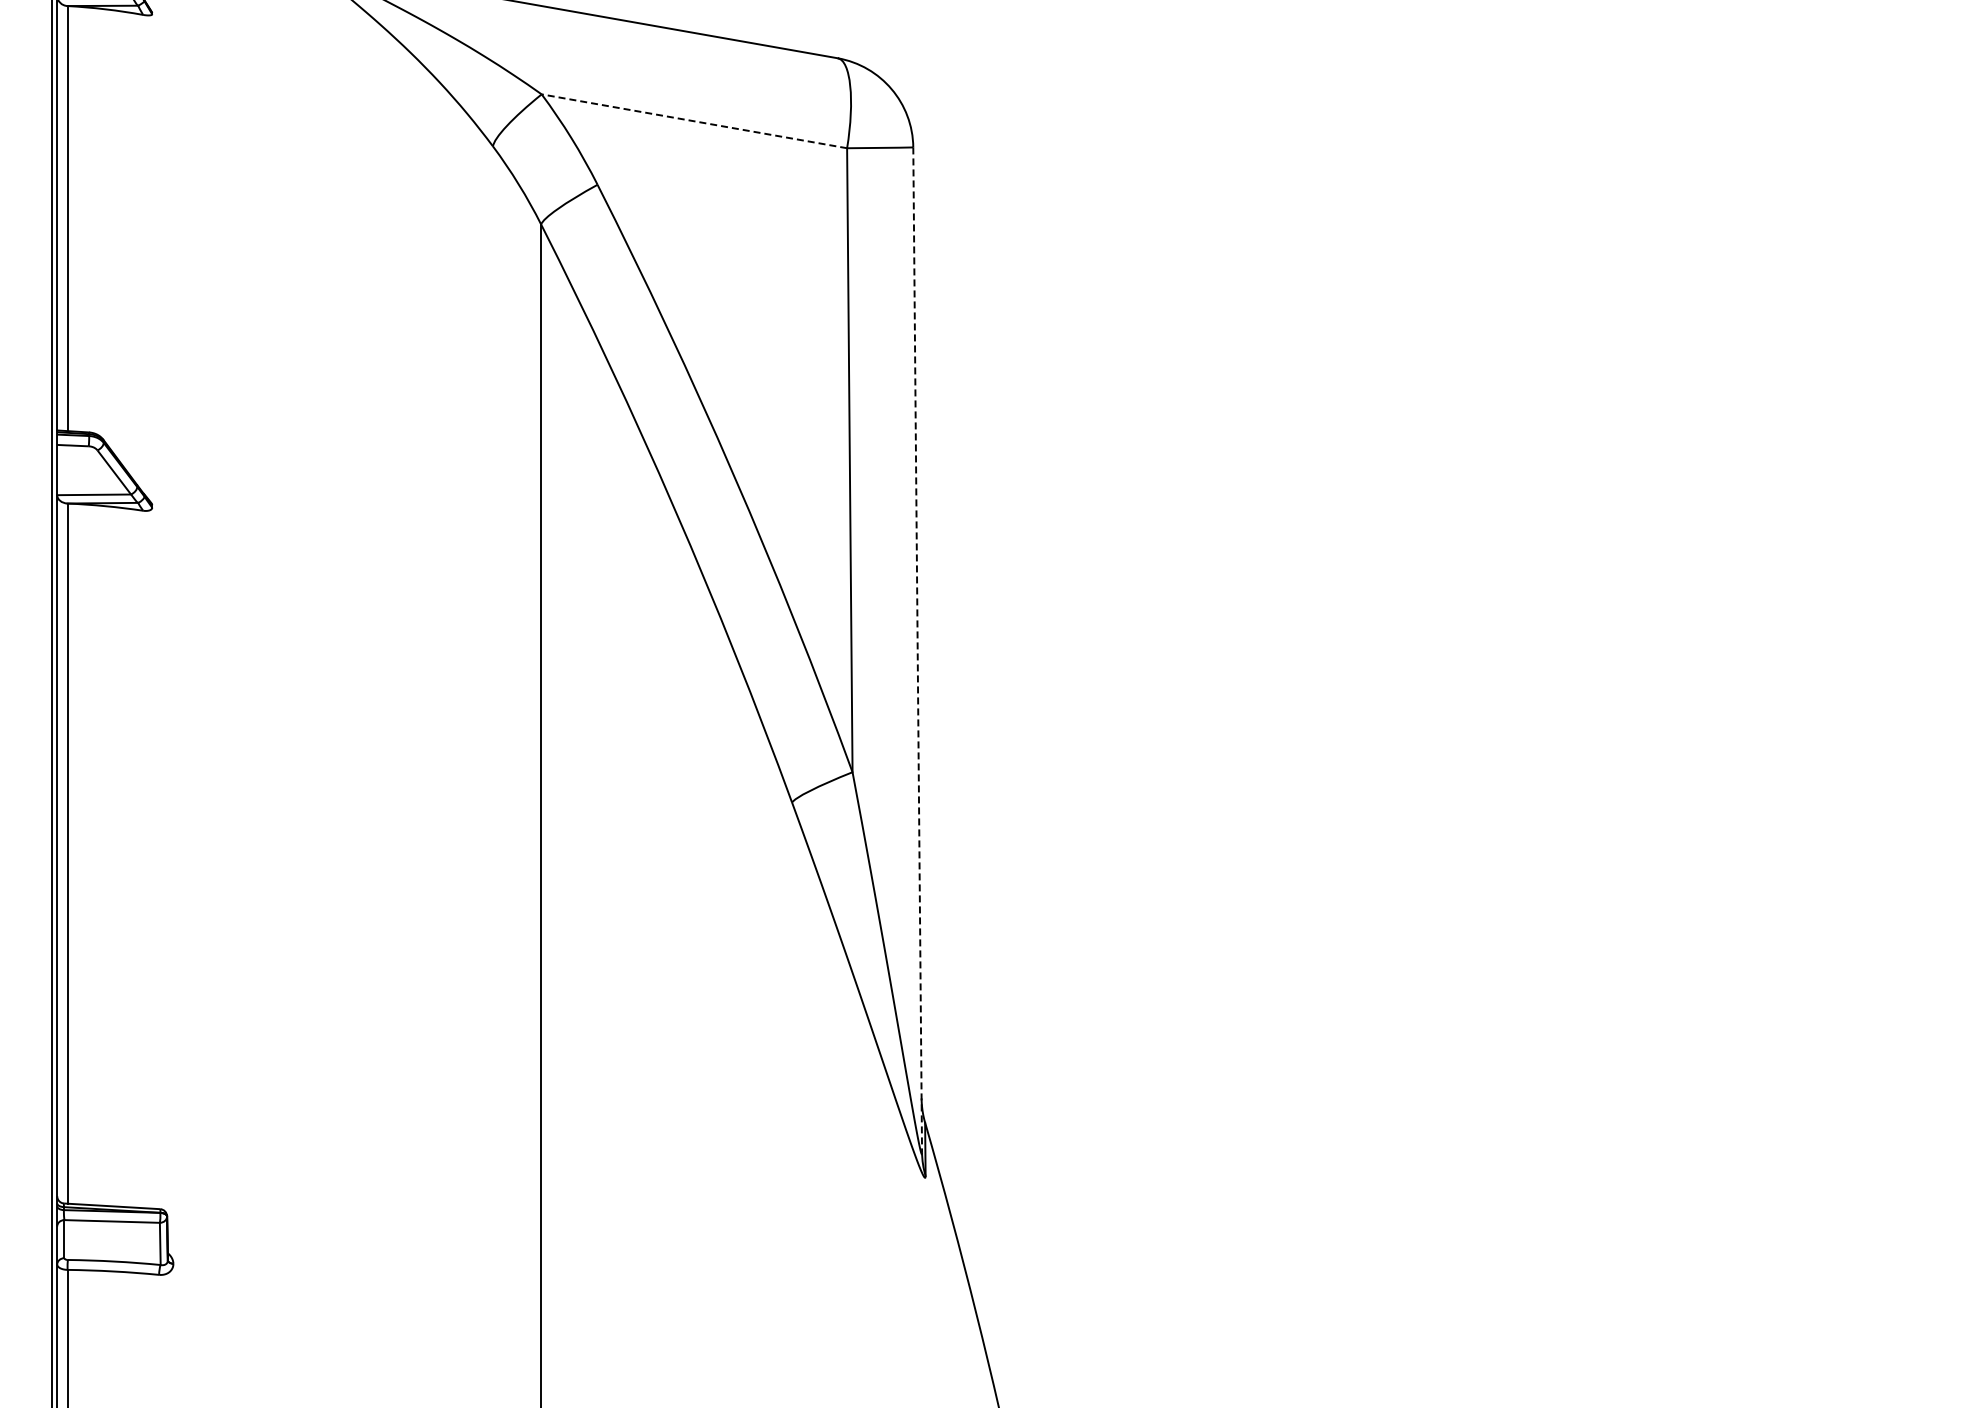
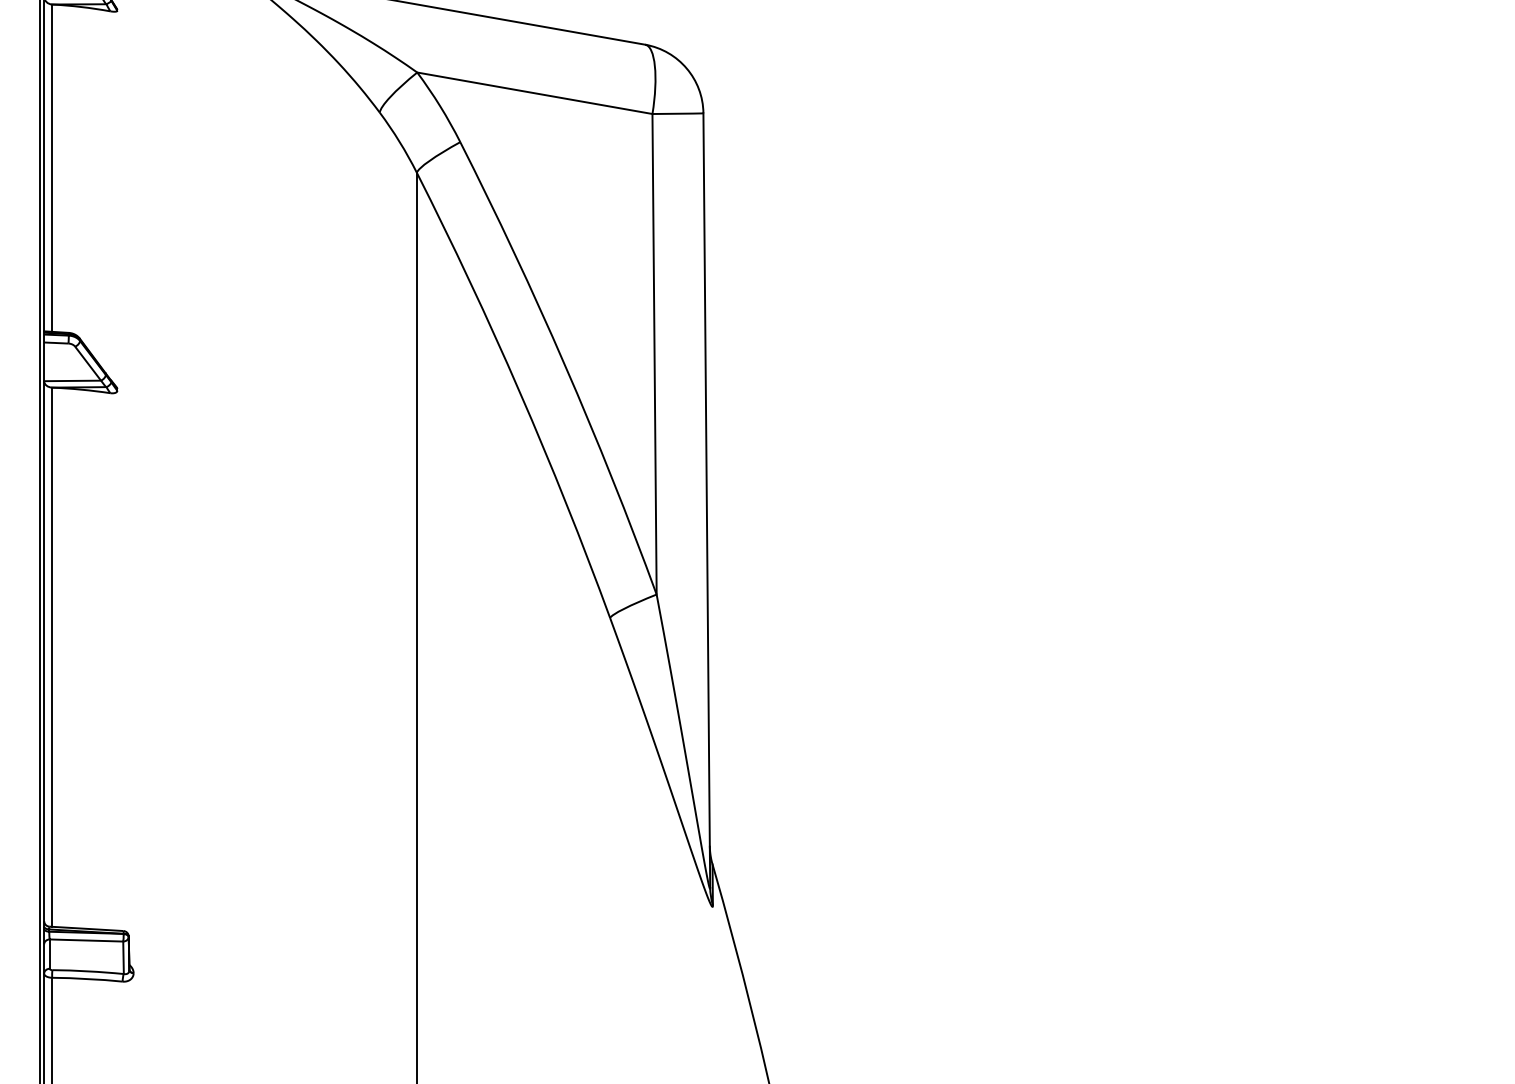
line: (693, 121) -> (534, 93), dashed -> solid
line: (917, 650) -> (706, 500), dashed -> solid

